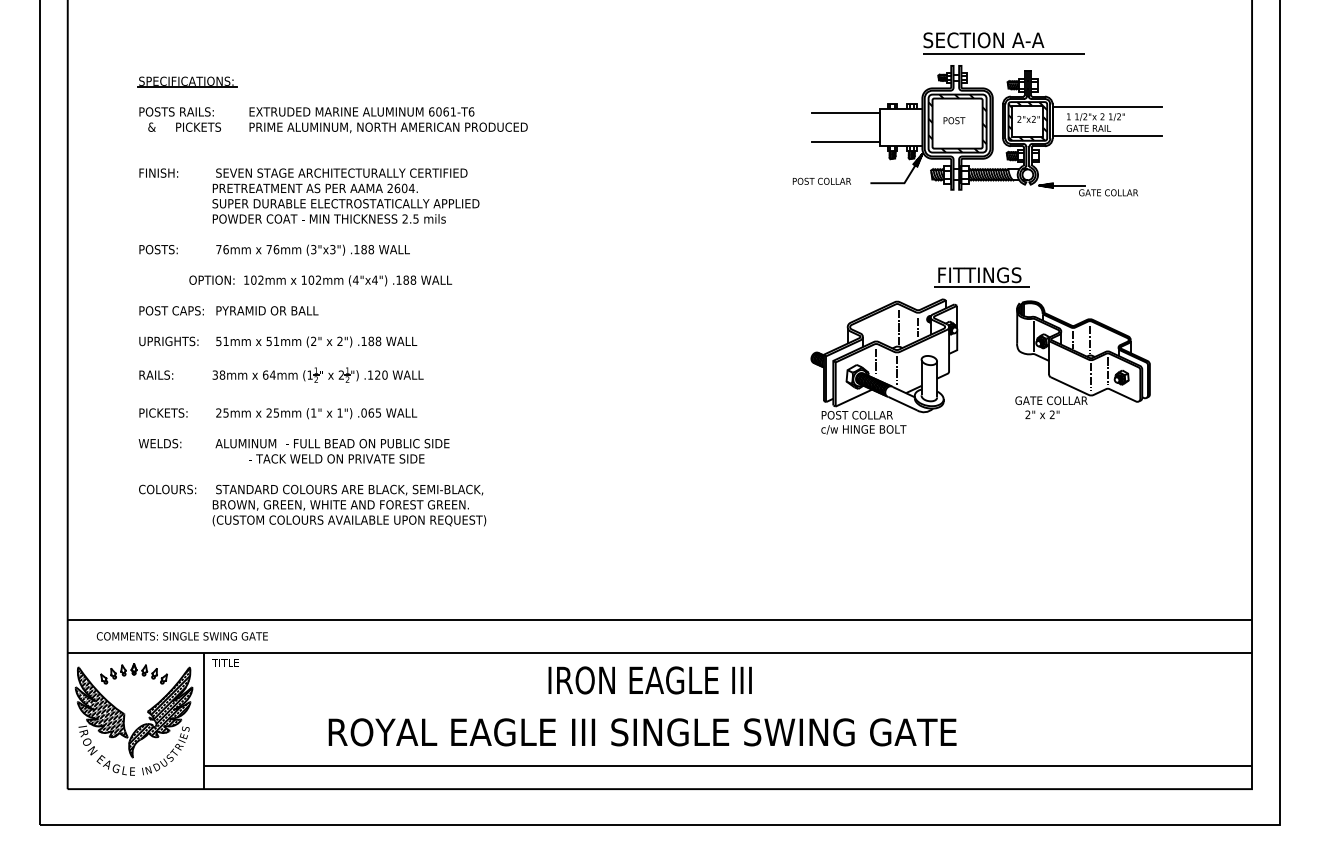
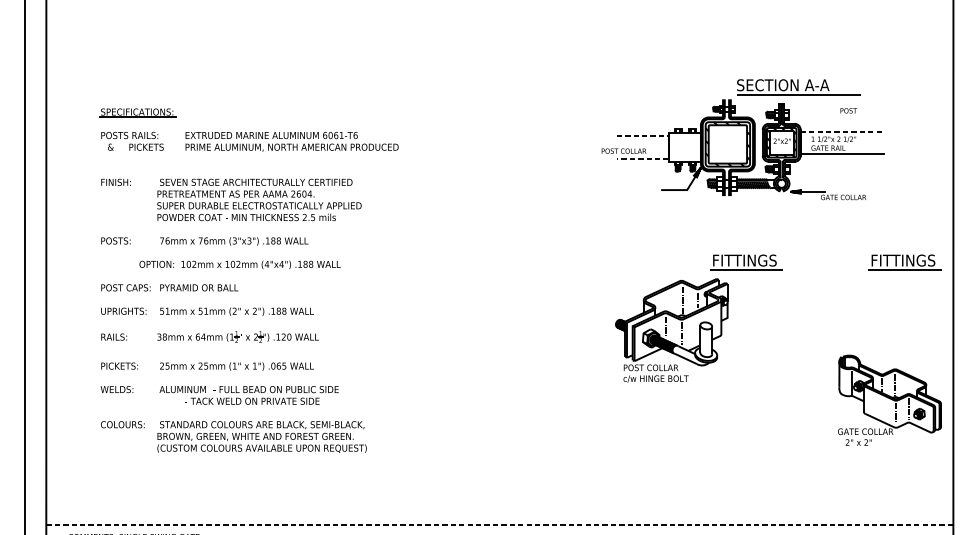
part: (1003, 43) -> (798, 87), moved
line: (1107, 106) -> (842, 131), solid -> dashed
line: (846, 113) -> (642, 136), solid -> dashed
text: (954, 120) -> (848, 110), moved
line: (846, 142) -> (642, 158), solid -> dashed
text: (821, 180) -> (623, 150), moved
part: (1188, 277) -> (904, 262), added
part: (1082, 359) -> (889, 400), moved
line: (660, 619) -> (500, 524), solid -> dashed

